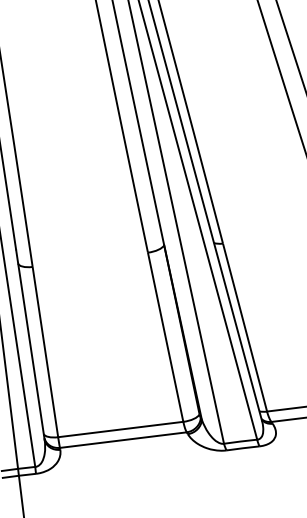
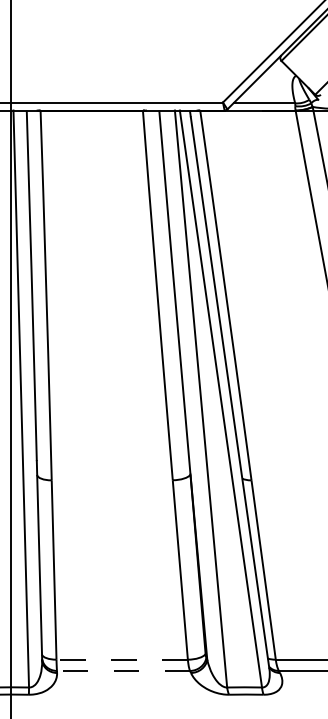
line: (121, 429) -> (122, 659), solid -> dashed
line: (123, 439) -> (123, 670), solid -> dashed

